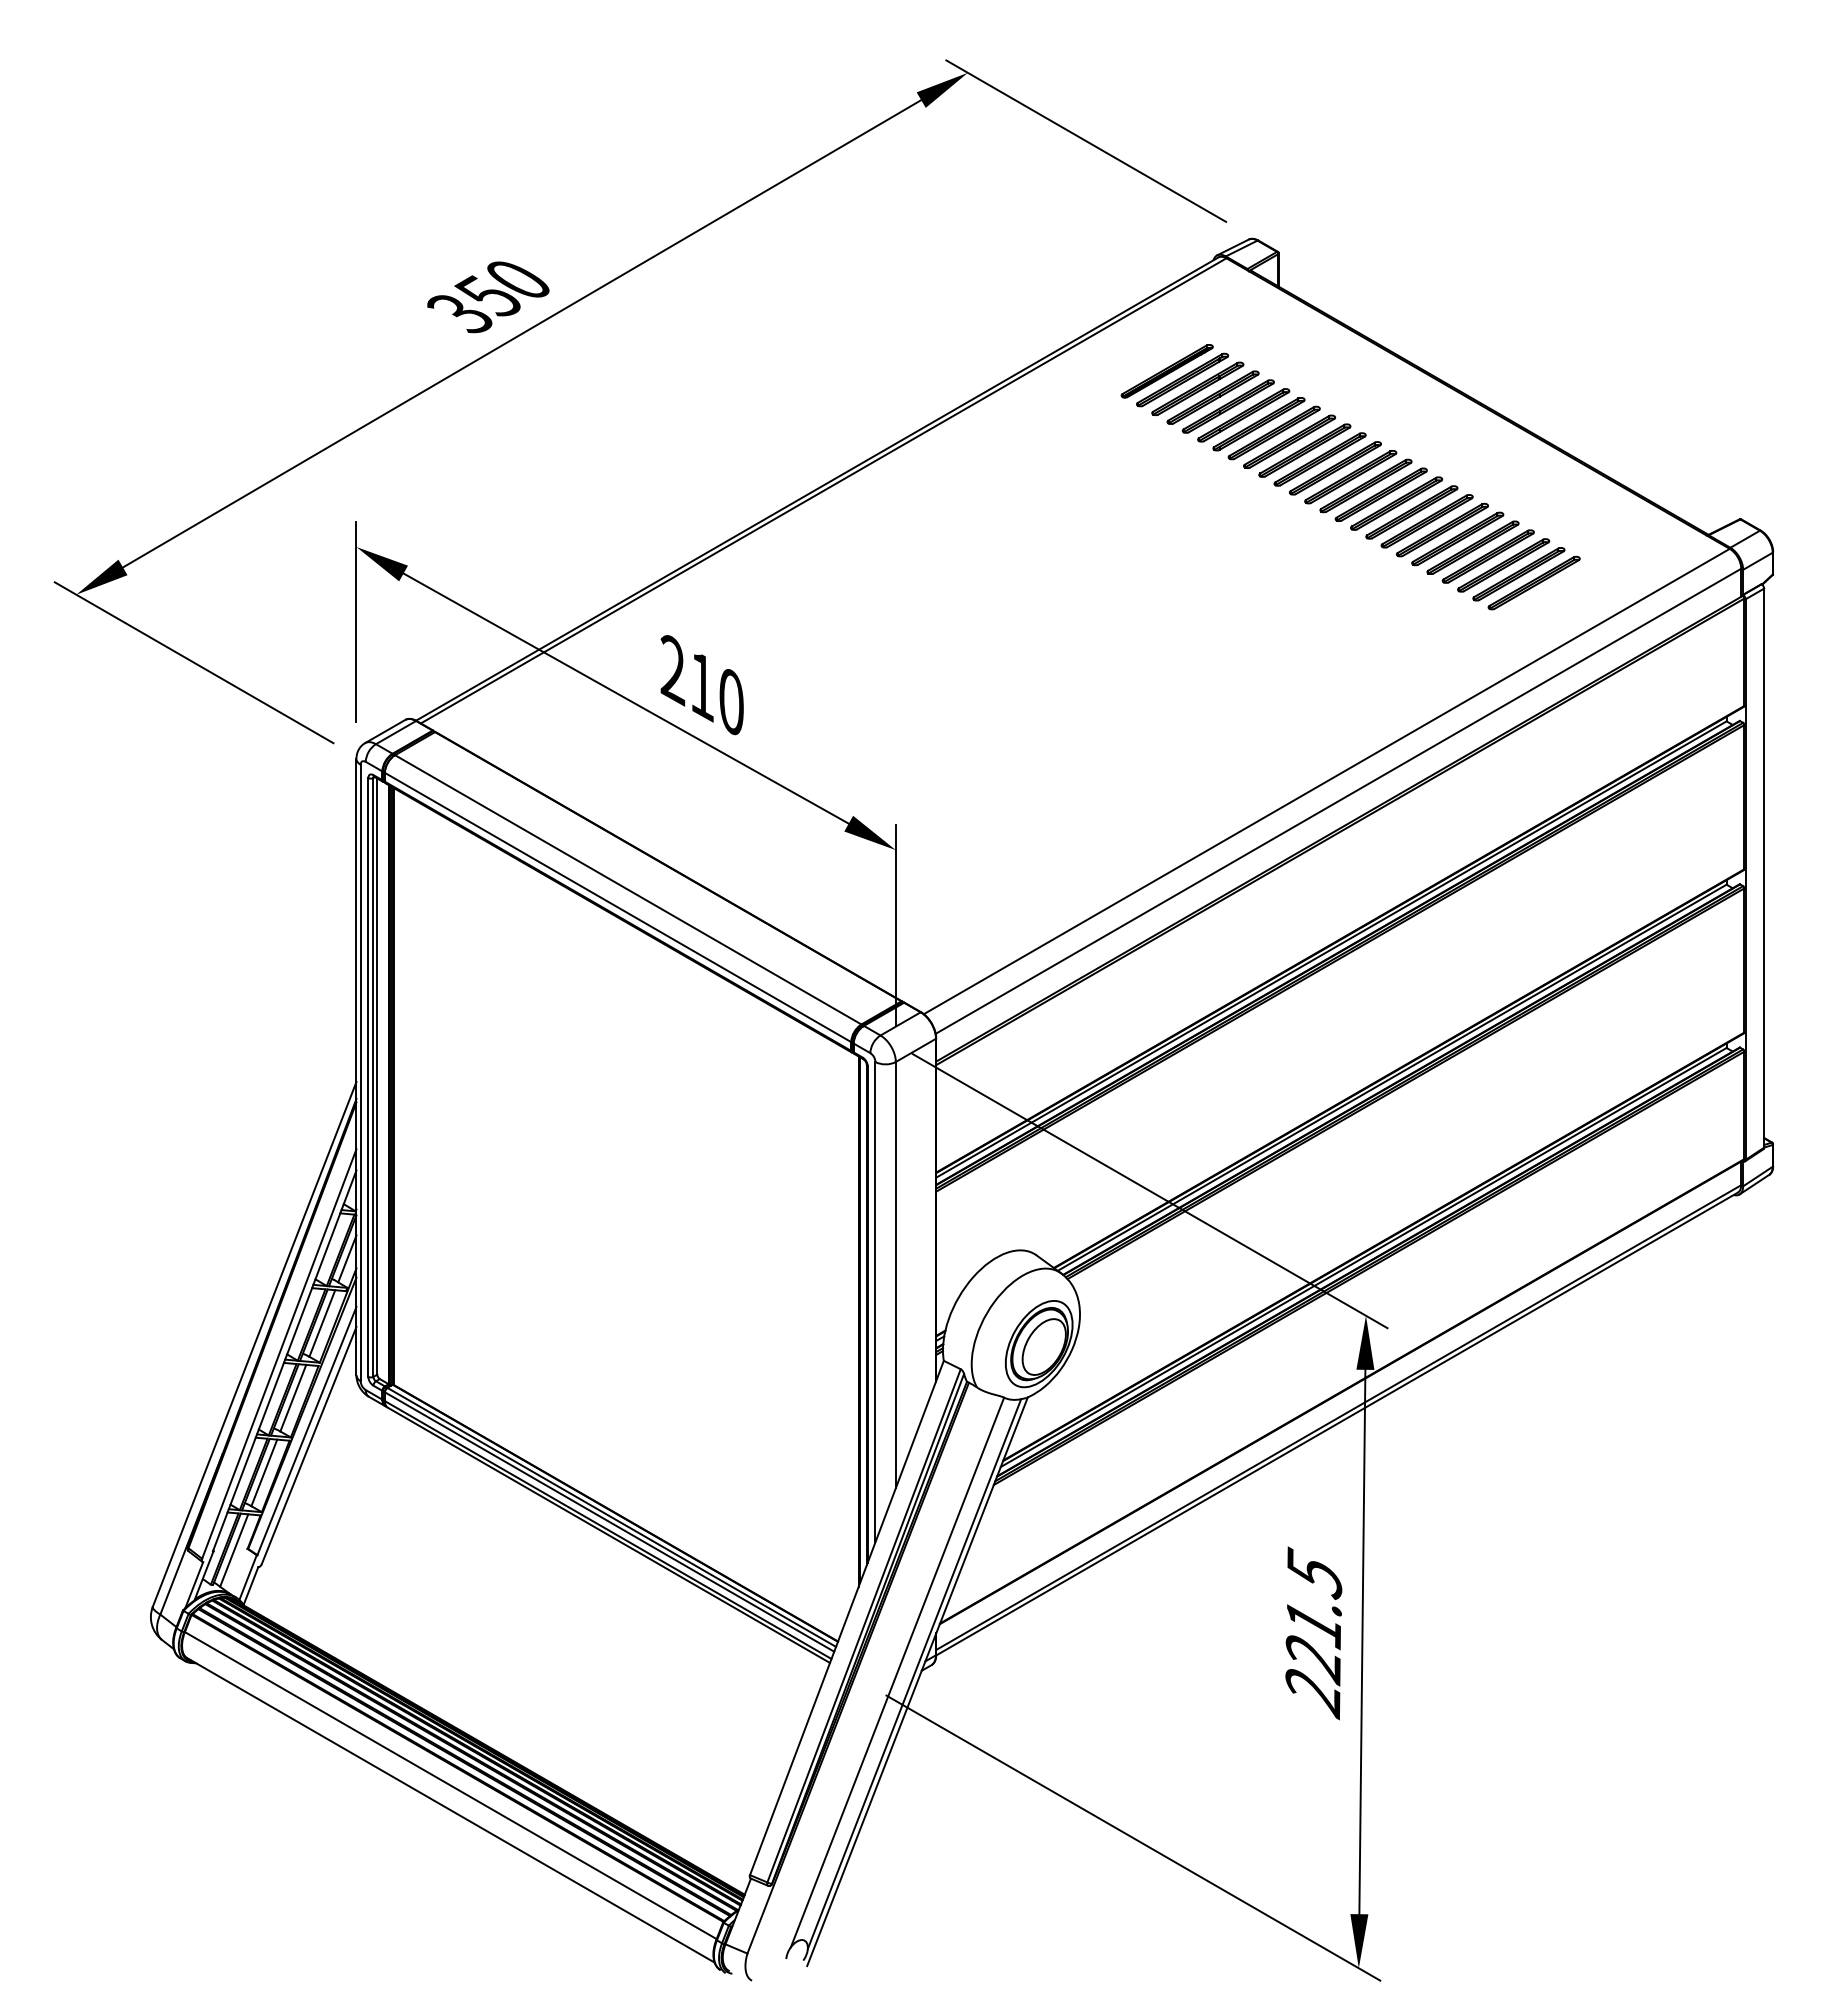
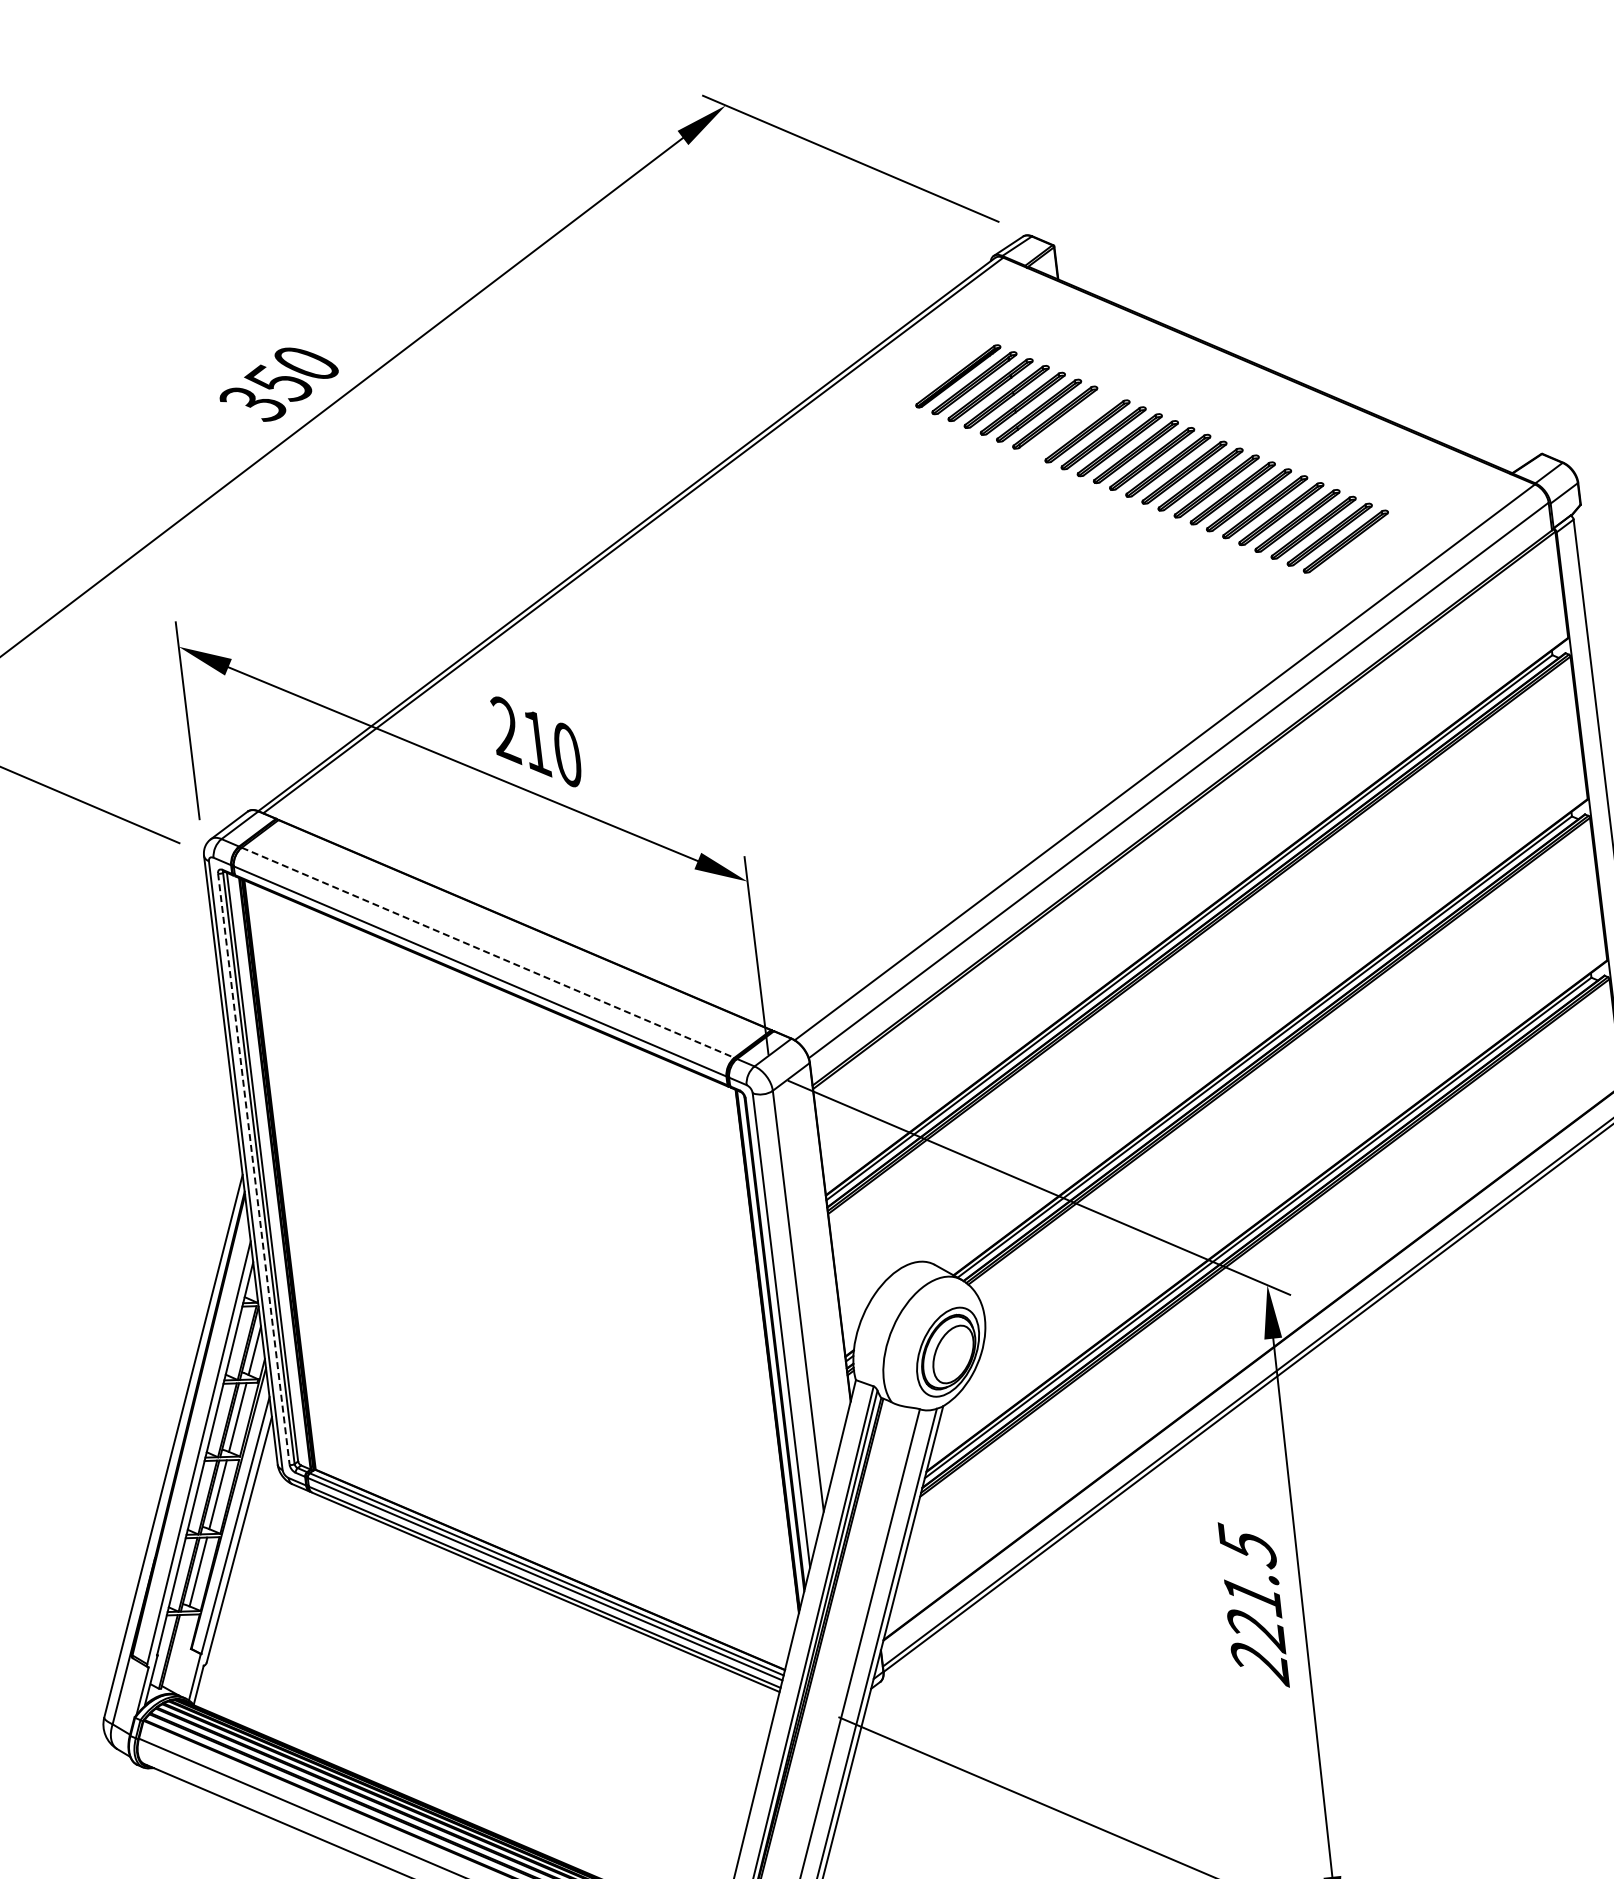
part: (1273, 432) -> (1070, 424), removed
line: (628, 890) -> (488, 953), solid -> dashed
line: (368, 1077) -> (254, 1169), solid -> dashed
line: (234, 1550) -> (178, 1652), removed

